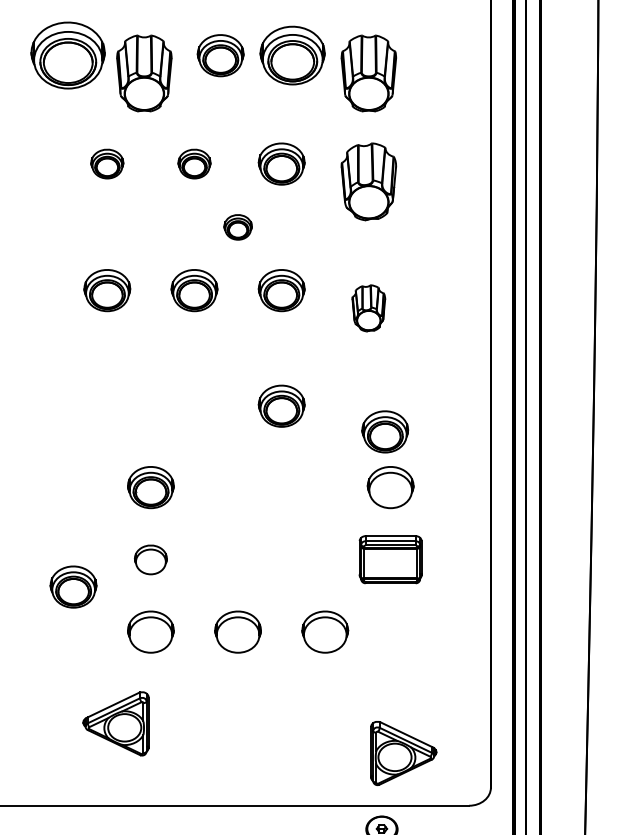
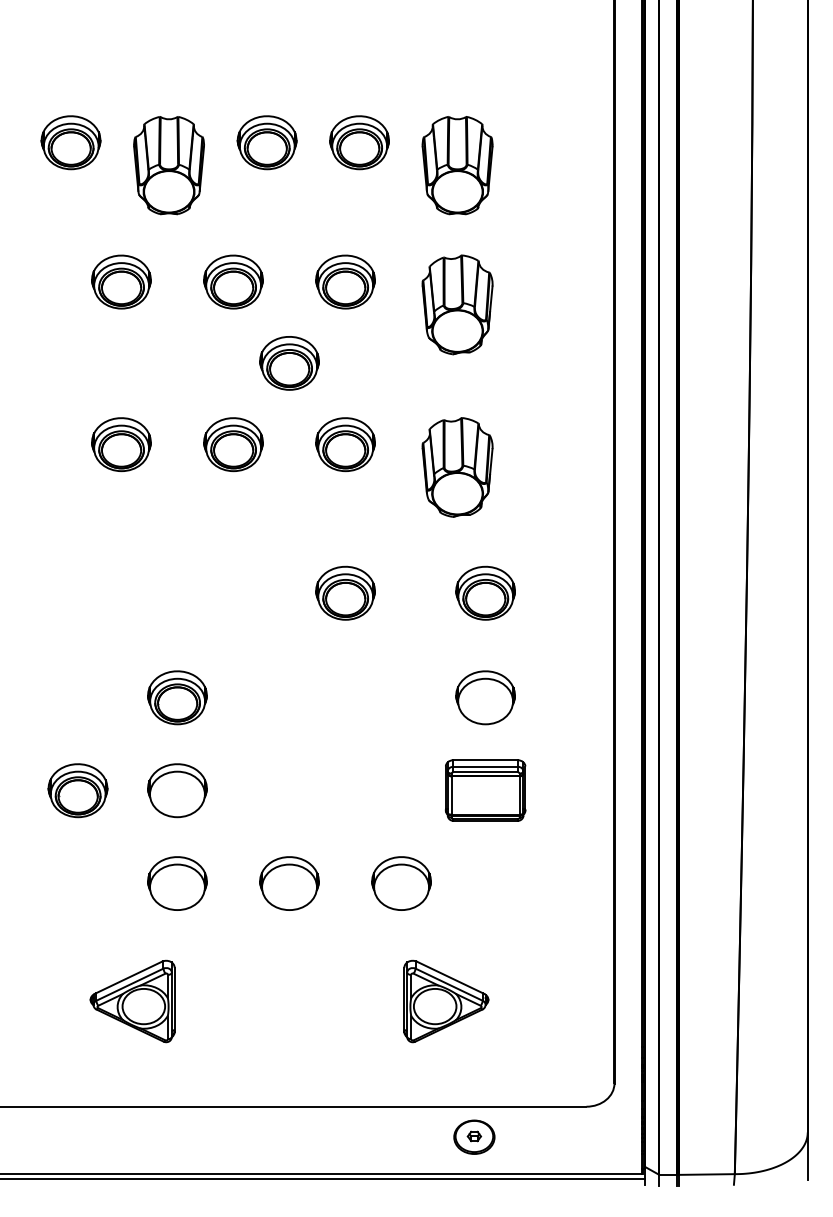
part: (67, 55) -> (70, 142), size x0.62
part: (292, 55) -> (359, 142), size x0.71
part: (107, 163) -> (121, 281), size x1.43
part: (194, 163) -> (233, 281), size x1.43
part: (238, 227) -> (289, 363), size x1.67
part: (368, 308) -> (457, 467), size x1.67
part: (385, 431) -> (485, 592), moved
part: (150, 559) -> (177, 790), size x1.43
part: (73, 586) -> (77, 790), moved
part: (403, 753) -> (446, 1001), moved

